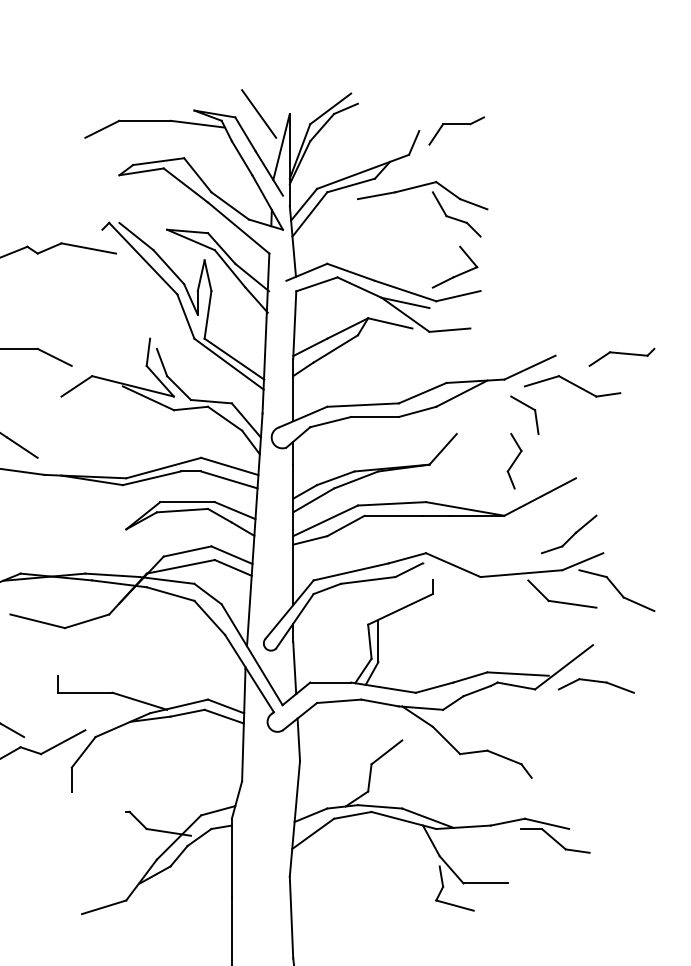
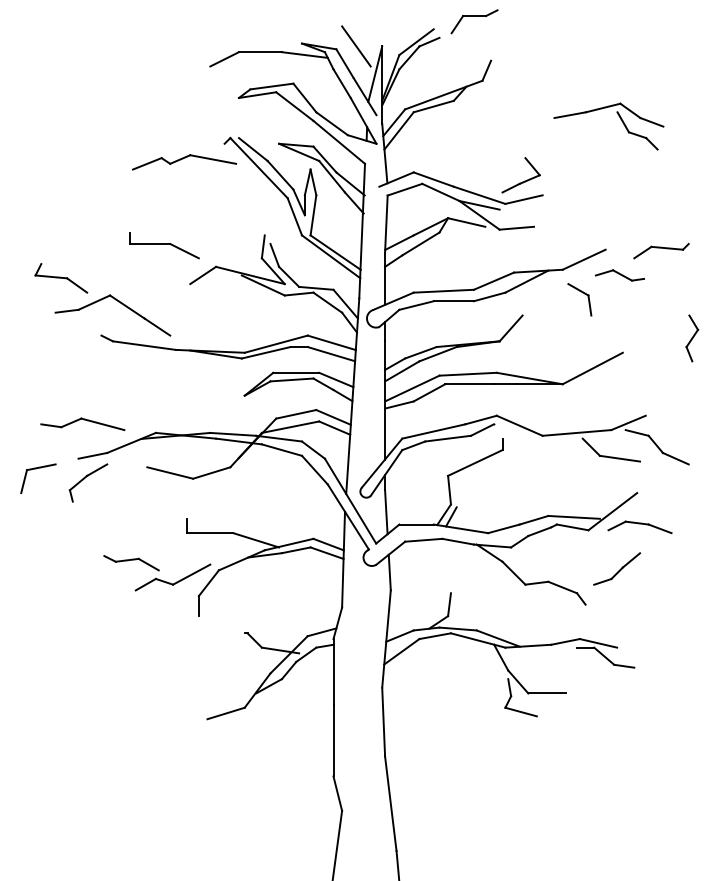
part: (456, 130) -> (474, 21), moved
part: (436, 200) -> (620, 119), moved
part: (572, 386) -> (619, 275), size x0.6
part: (514, 461) -> (692, 338), moved
part: (569, 533) -> (617, 568), moved
line: (378, 642) -> (456, 490), removed
line: (386, 752) -> (463, 583), removed

